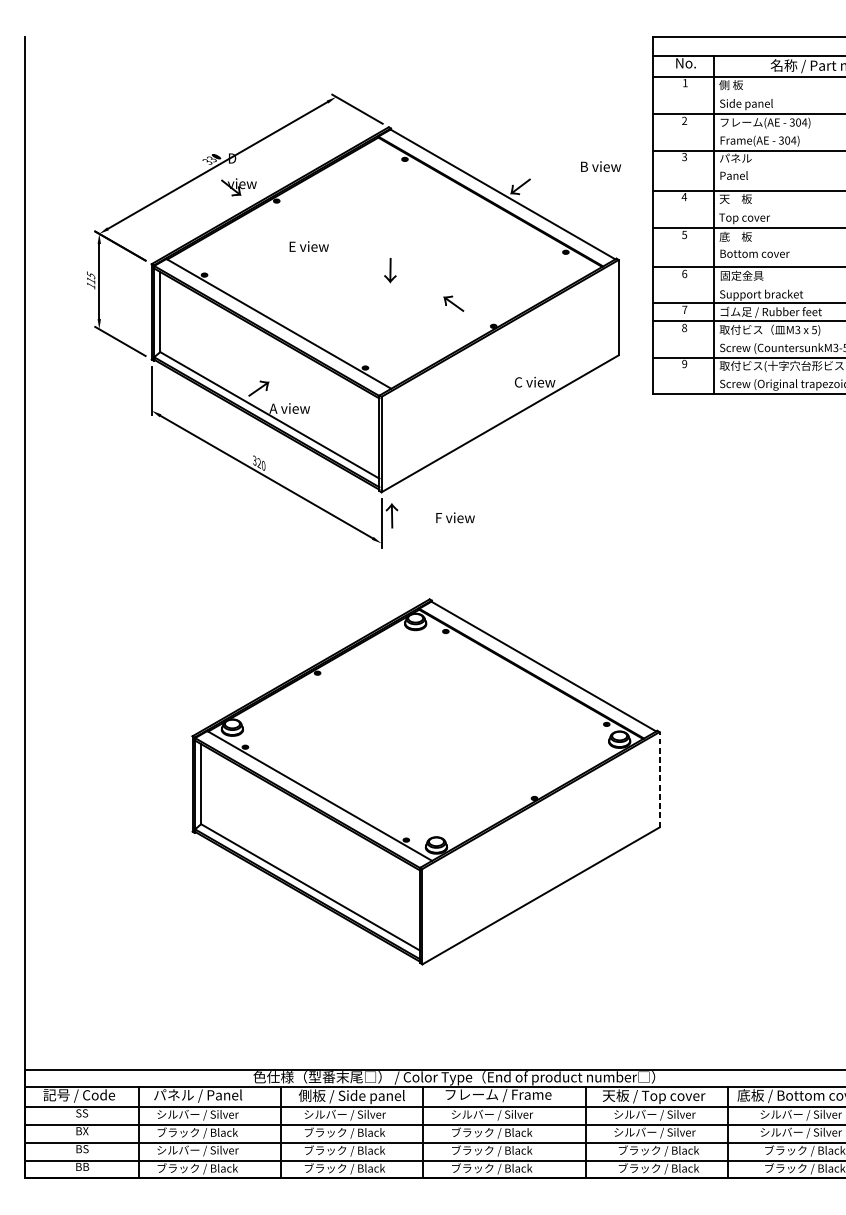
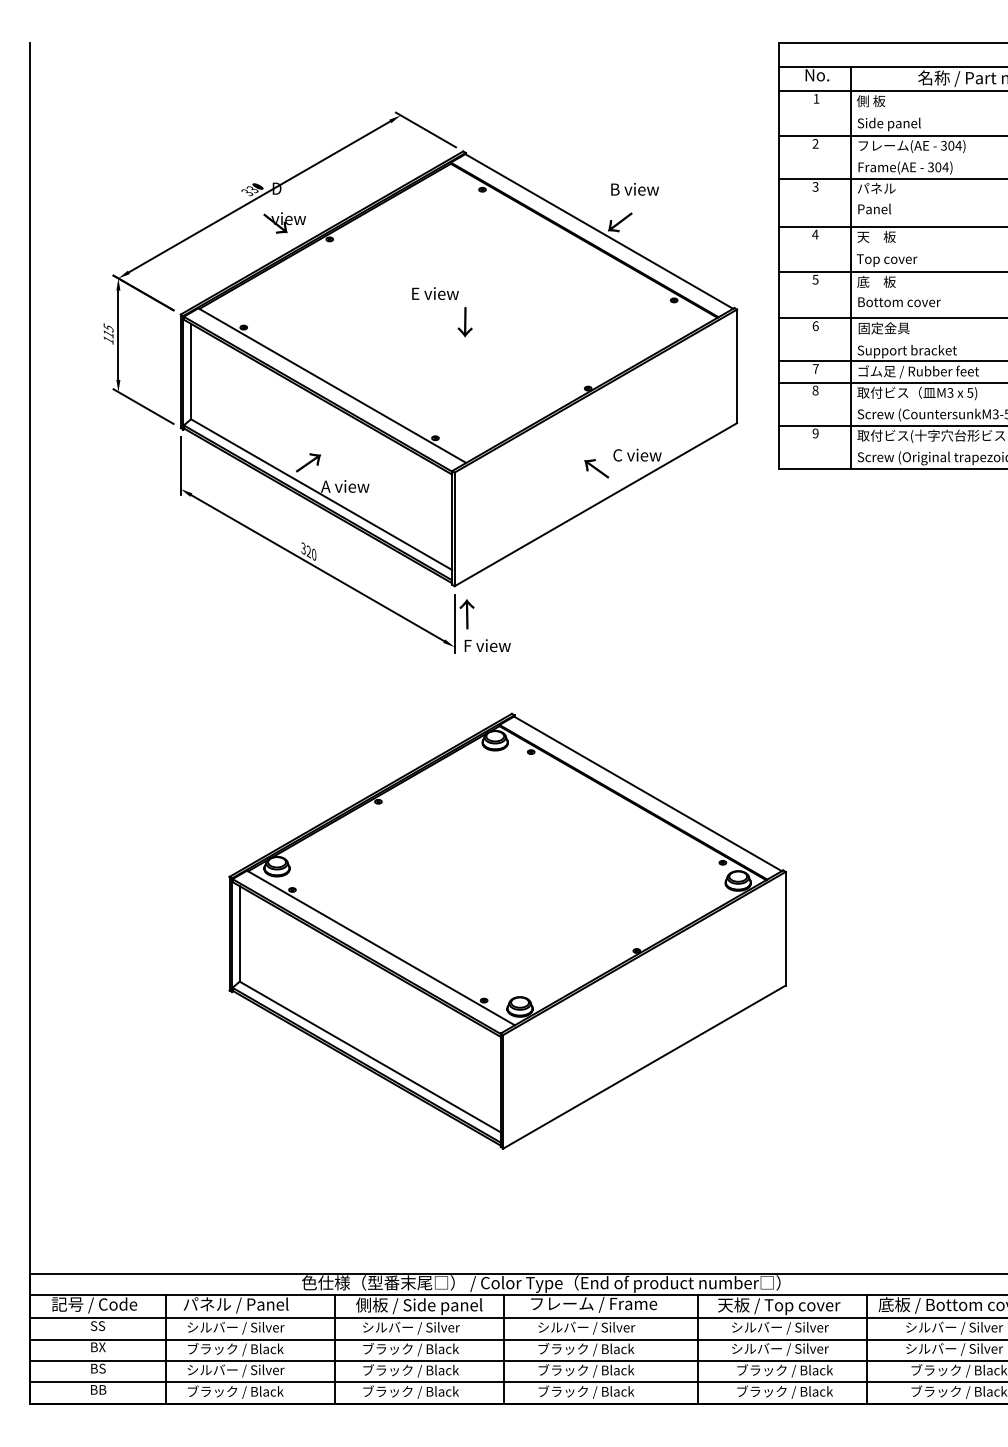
text: (600, 166) -> (634, 189), moved
text: (309, 246) -> (435, 293), moved
text: (453, 303) -> (596, 468), moved
text: (455, 517) -> (487, 645), moved
line: (659, 779) -> (785, 928), dashed -> solid

